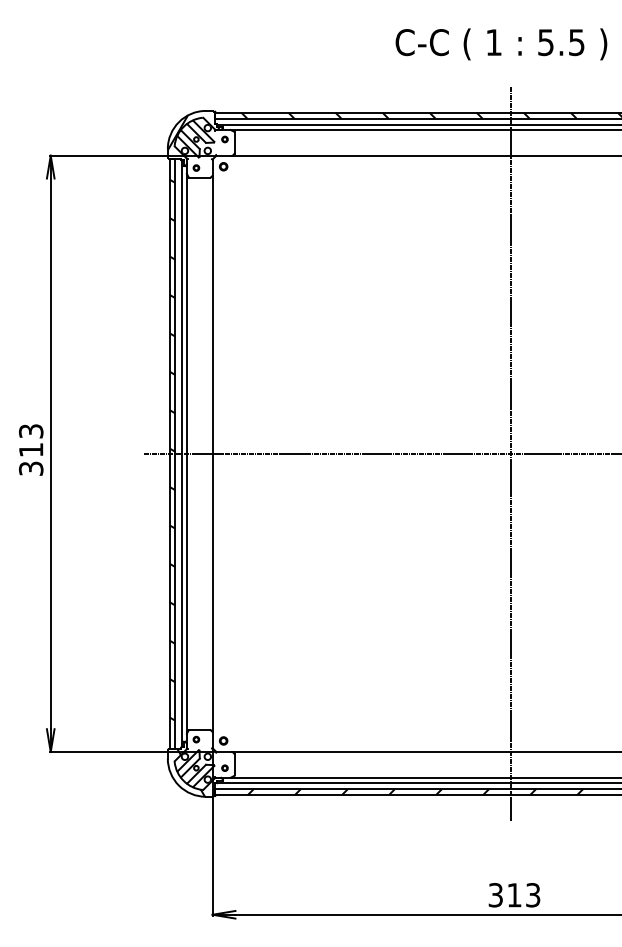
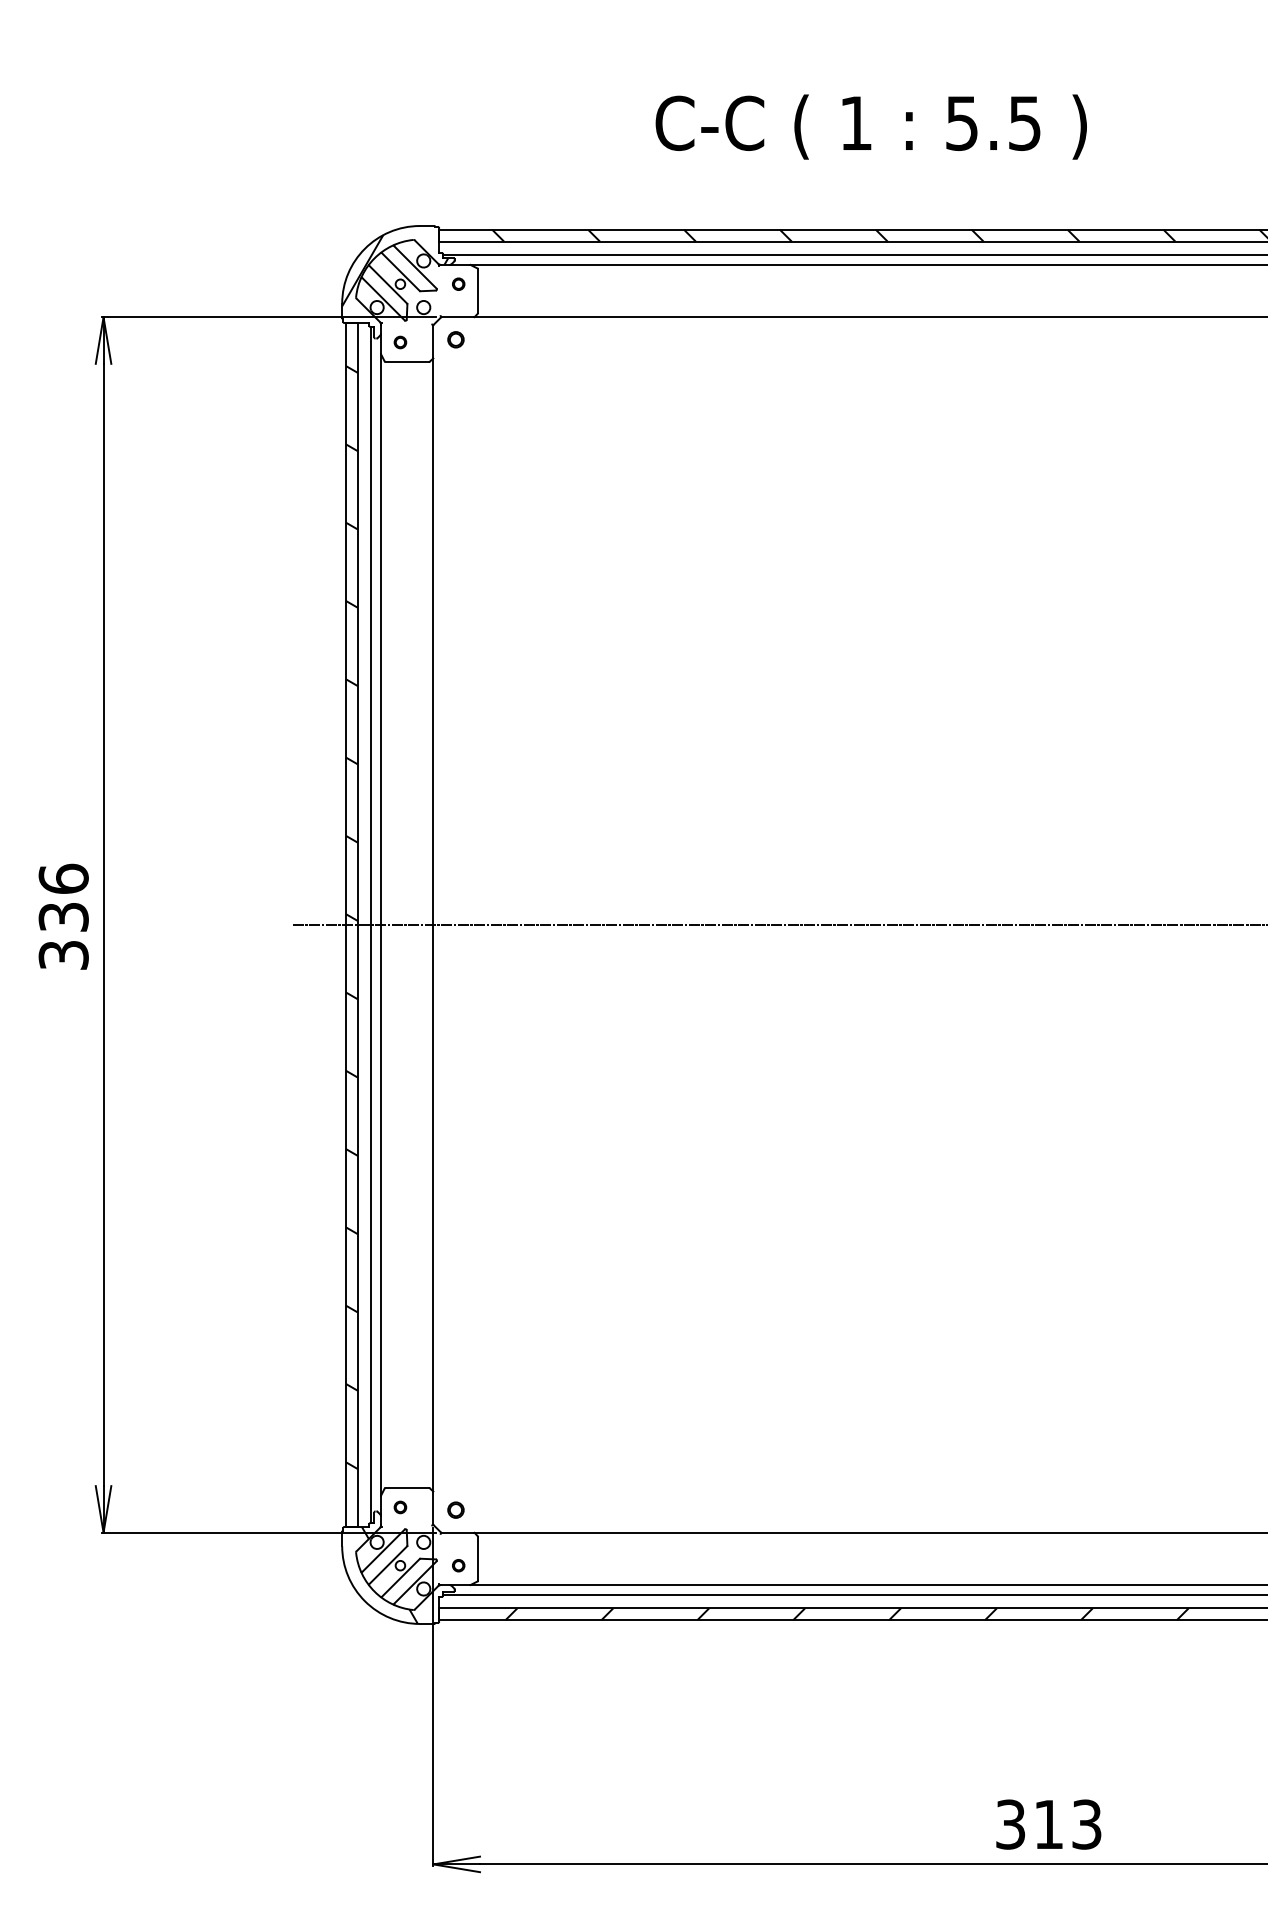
text: (501, 44) -> (871, 127), moved
text: (31, 440) -> (64, 897), 313 -> 336
line: (510, 453) -> (1040, 924), removed

